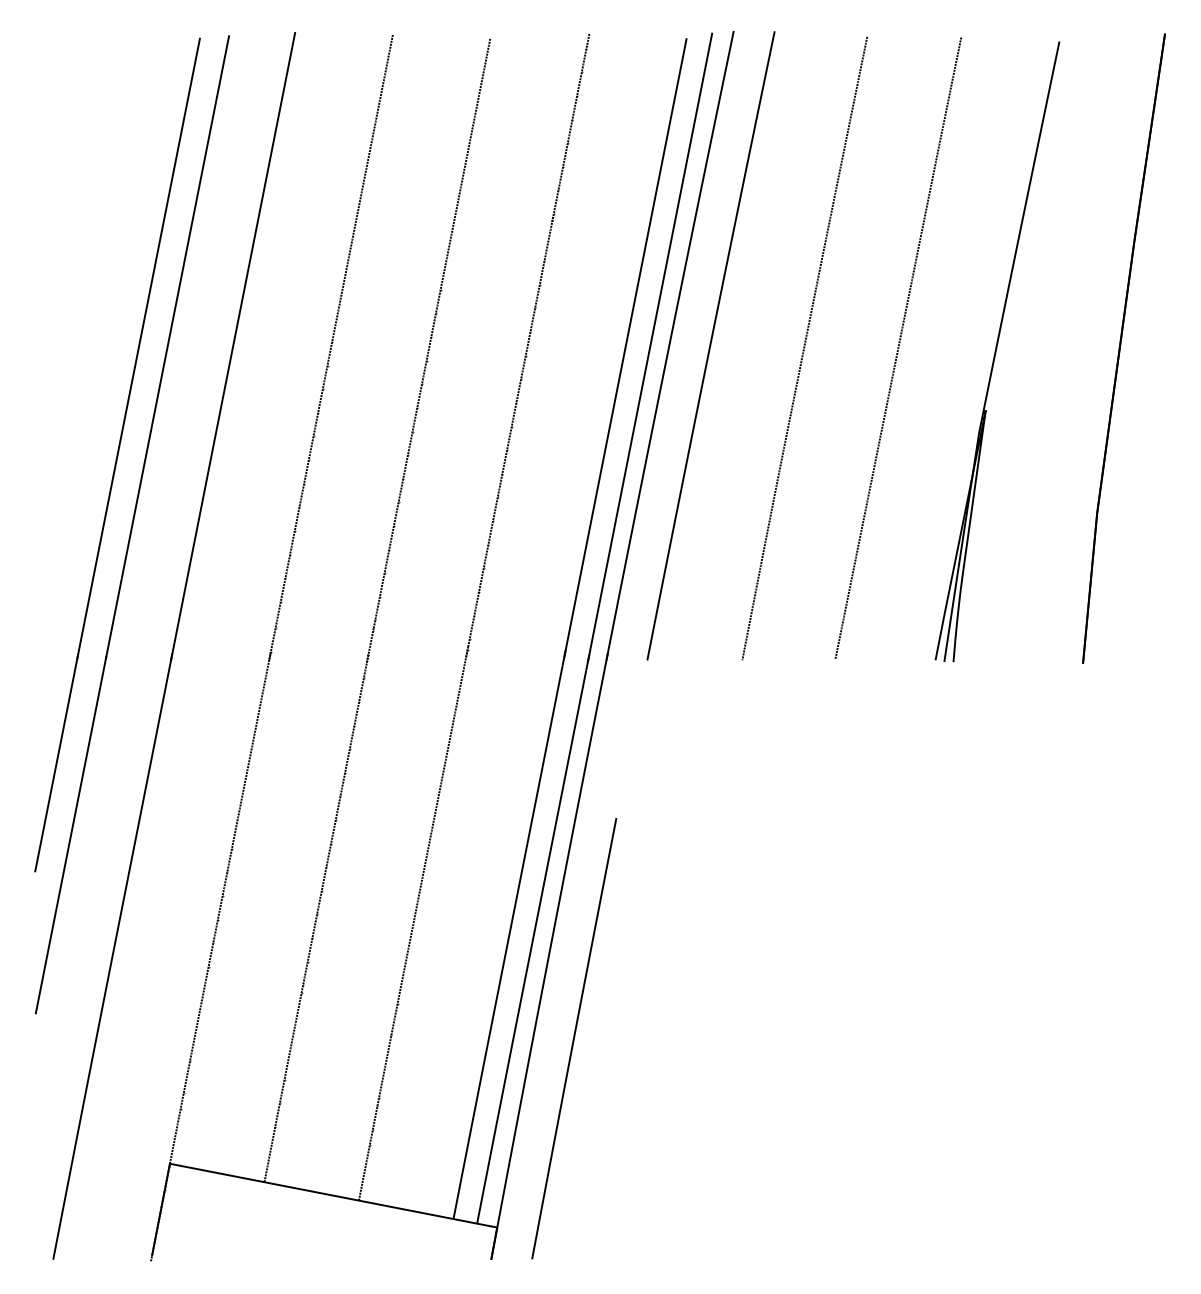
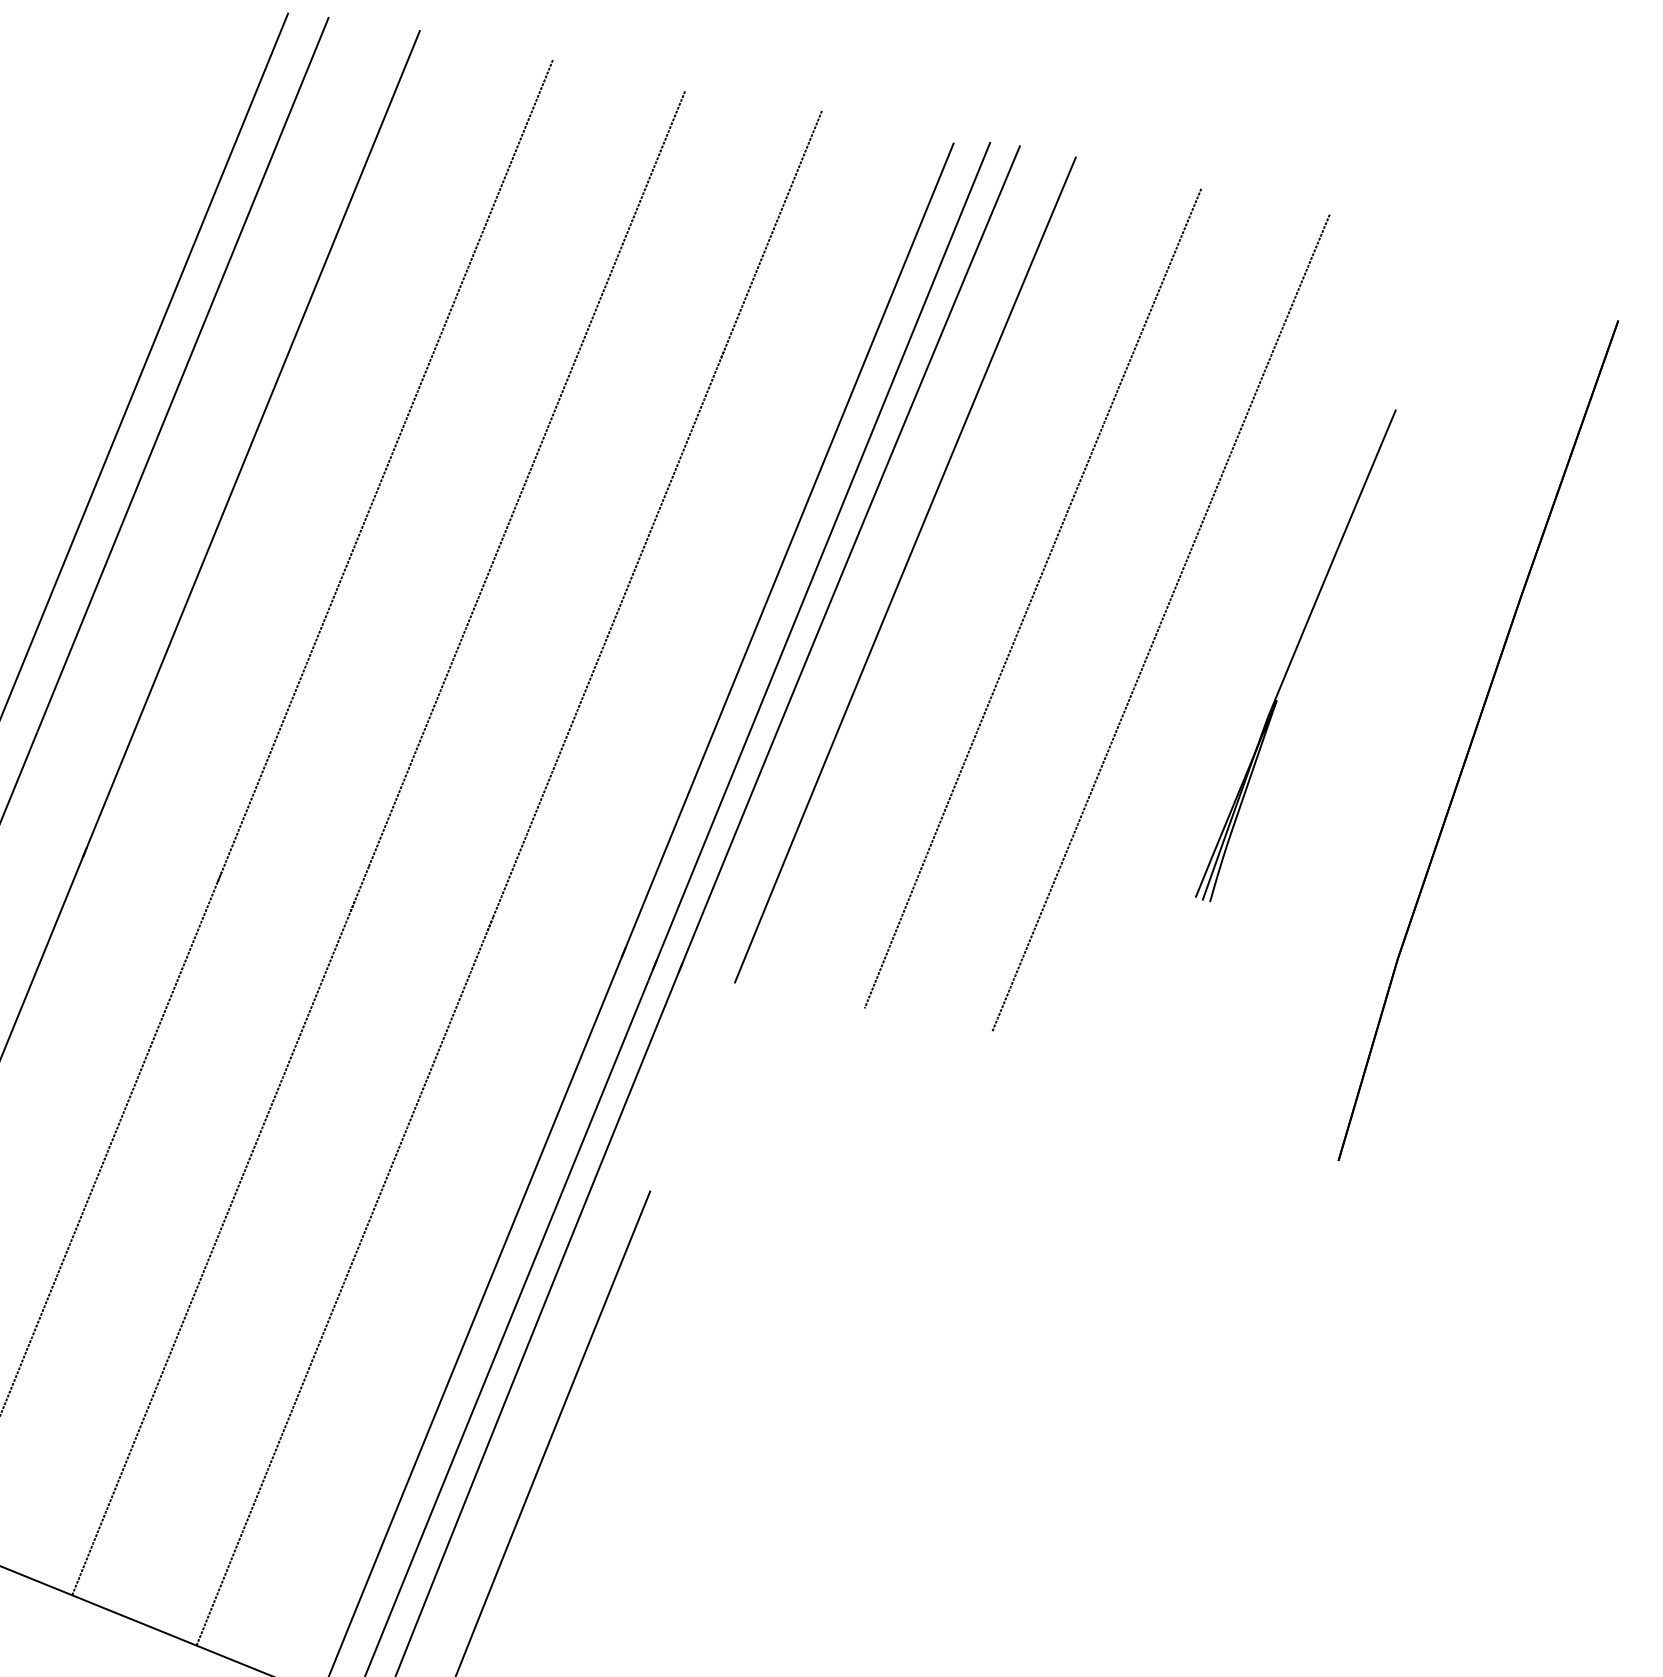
part: (1123, 348) -> (1477, 740), moved
part: (997, 351) -> (1295, 653), size x0.6

